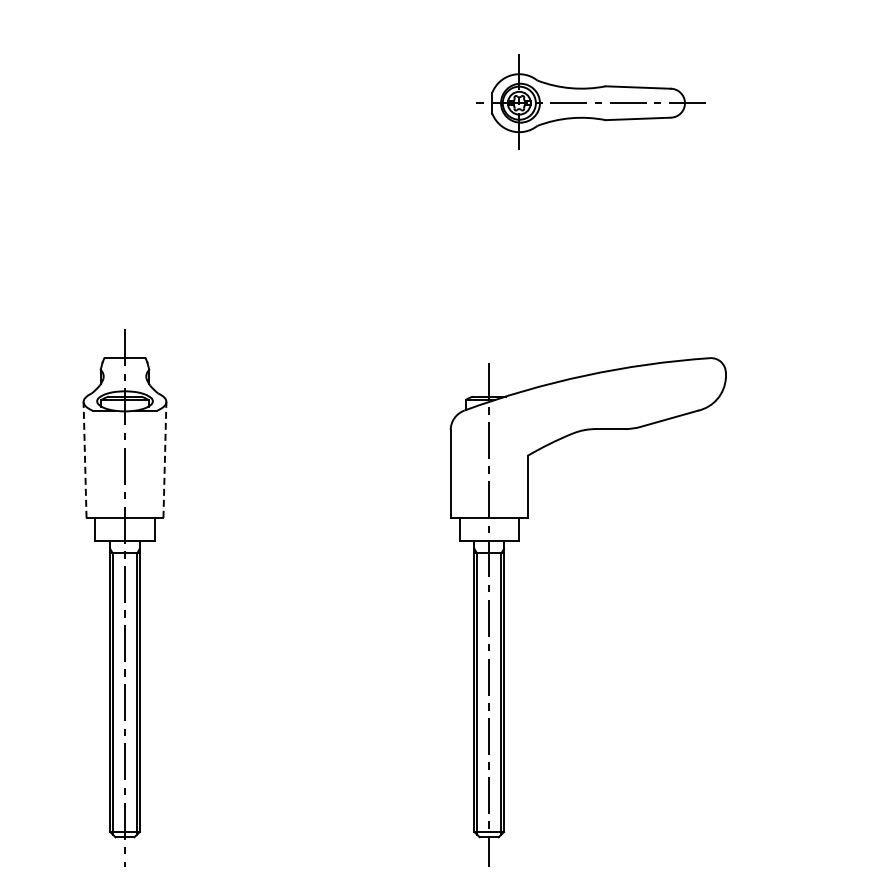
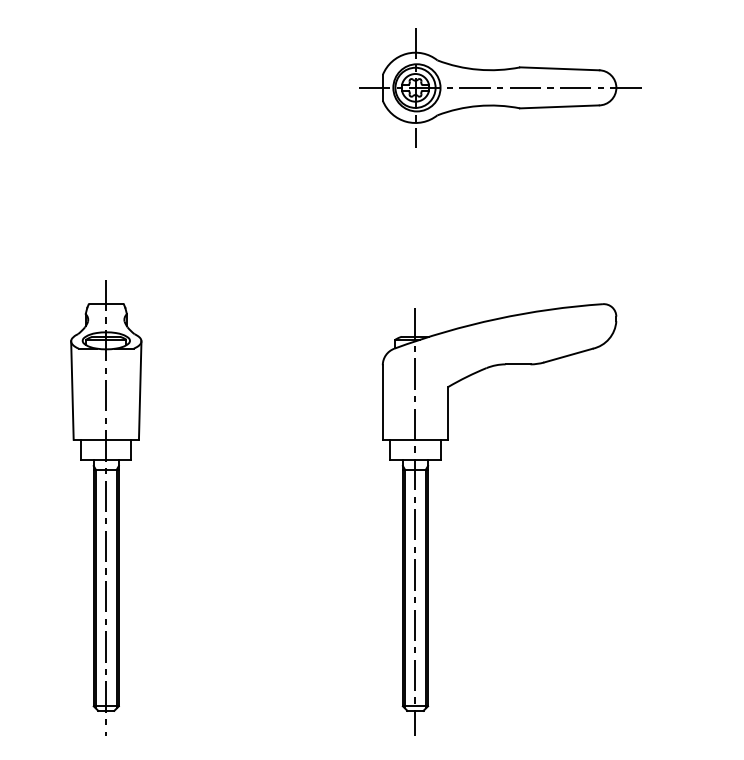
part: (589, 102) -> (500, 87), size x1.43
line: (85, 459) -> (72, 390), dashed -> solid
line: (164, 459) -> (139, 390), dashed -> solid

